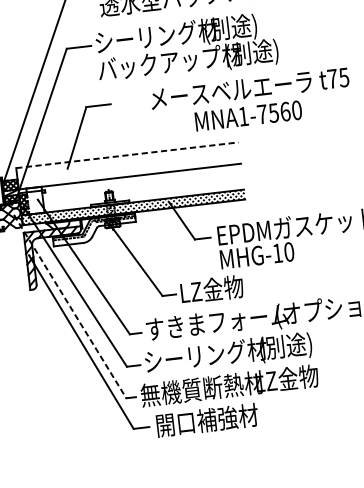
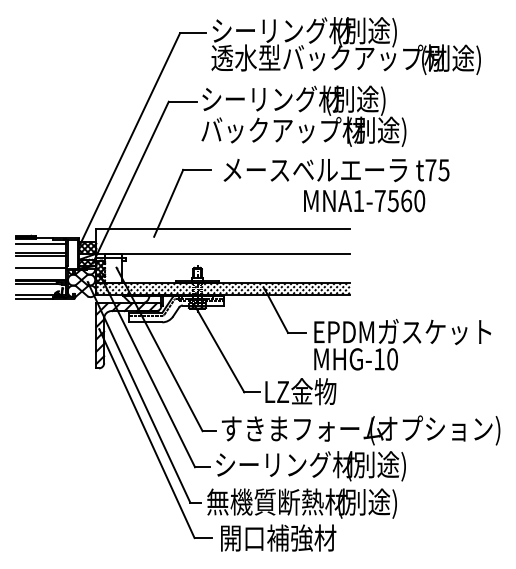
text: (249, 88) -> (336, 170), moved
line: (127, 155) -> (223, 229), dashed -> solid
line: (70, 306) -> (139, 392), dashed -> solid
text: (287, 380) -> (373, 503), LZ金物 -> (別途)

